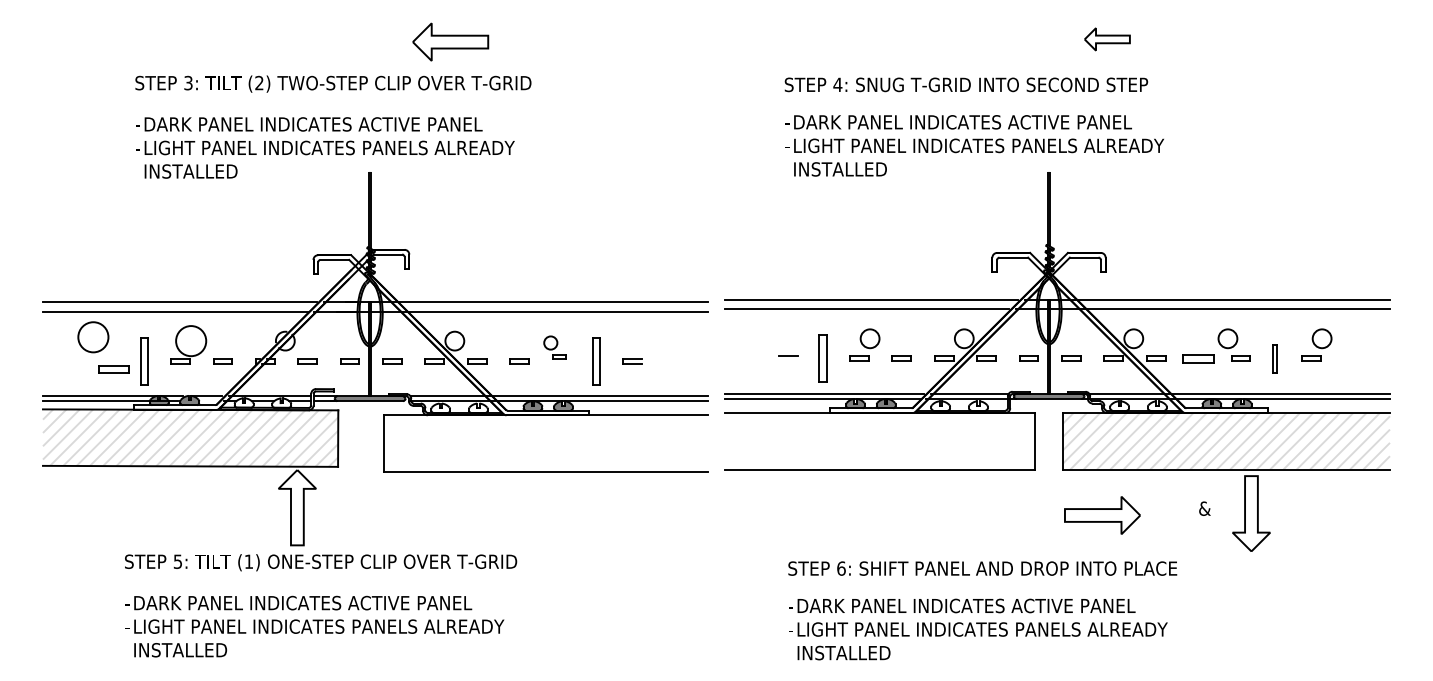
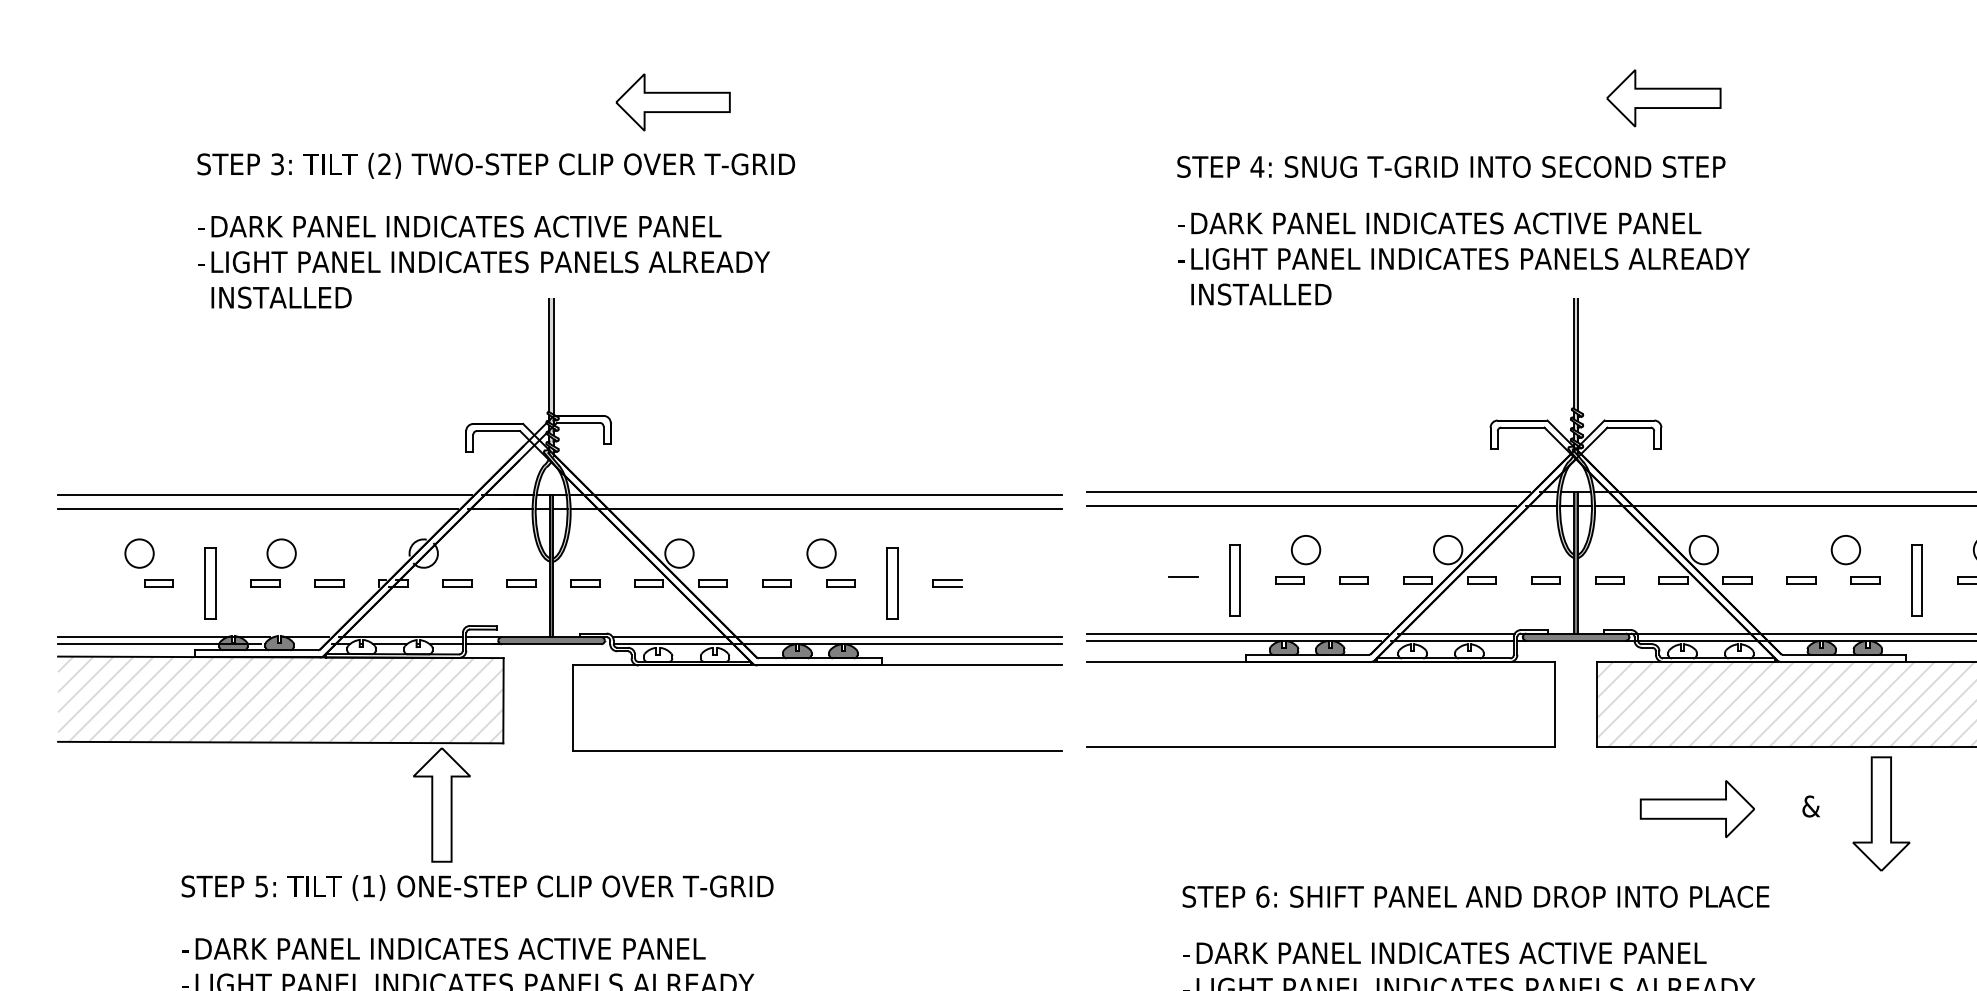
part: (1107, 39) -> (1664, 98), size x1.67
circle: (190, 340) -> (280, 552), size x0.62
part: (102, 347) -> (147, 563), size x0.62
part: (554, 347) -> (829, 563), size x1.43
part: (1198, 358) -> (1801, 579), size x0.62
part: (1275, 358) -> (1917, 579), size x1.67
part: (1102, 515) -> (1697, 809), moved

